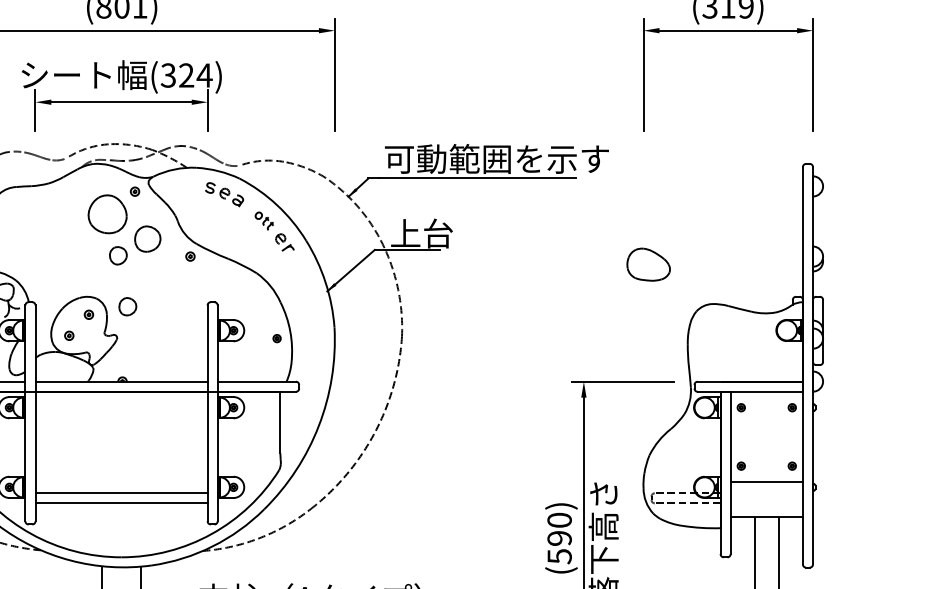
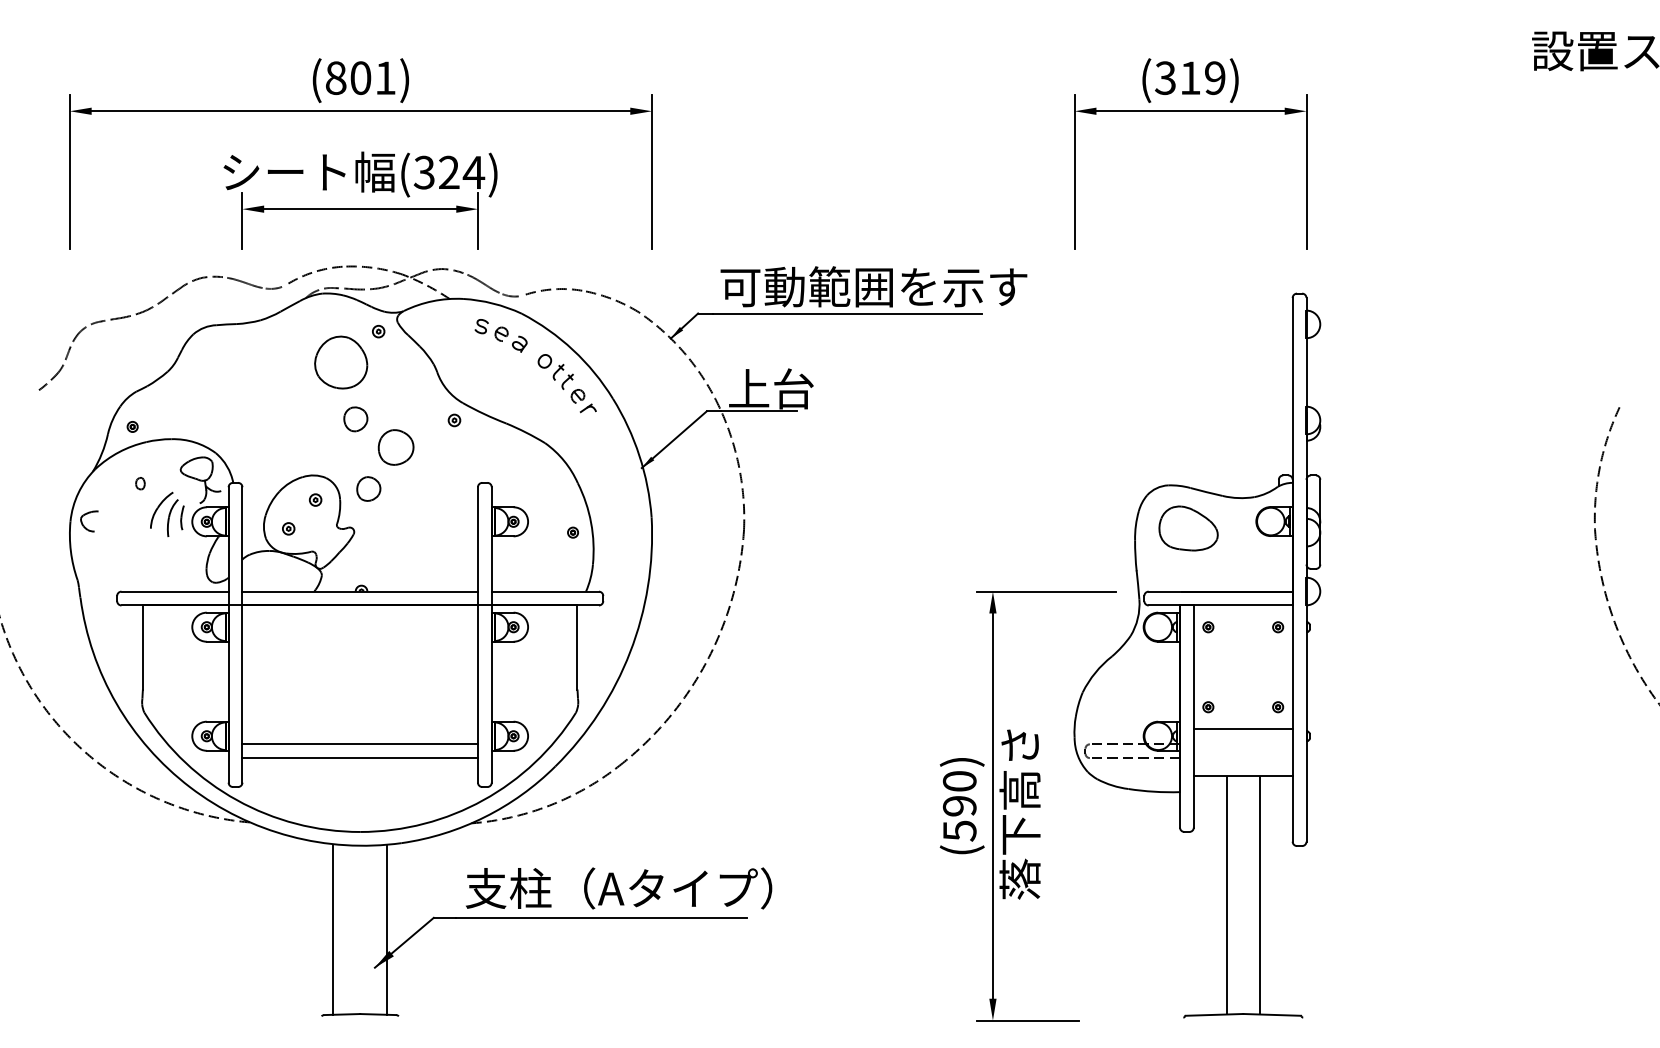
part: (264, 220) -> (555, 371), size x1.43
part: (147, 239) -> (395, 447), moved
part: (648, 264) -> (1188, 528), moved

